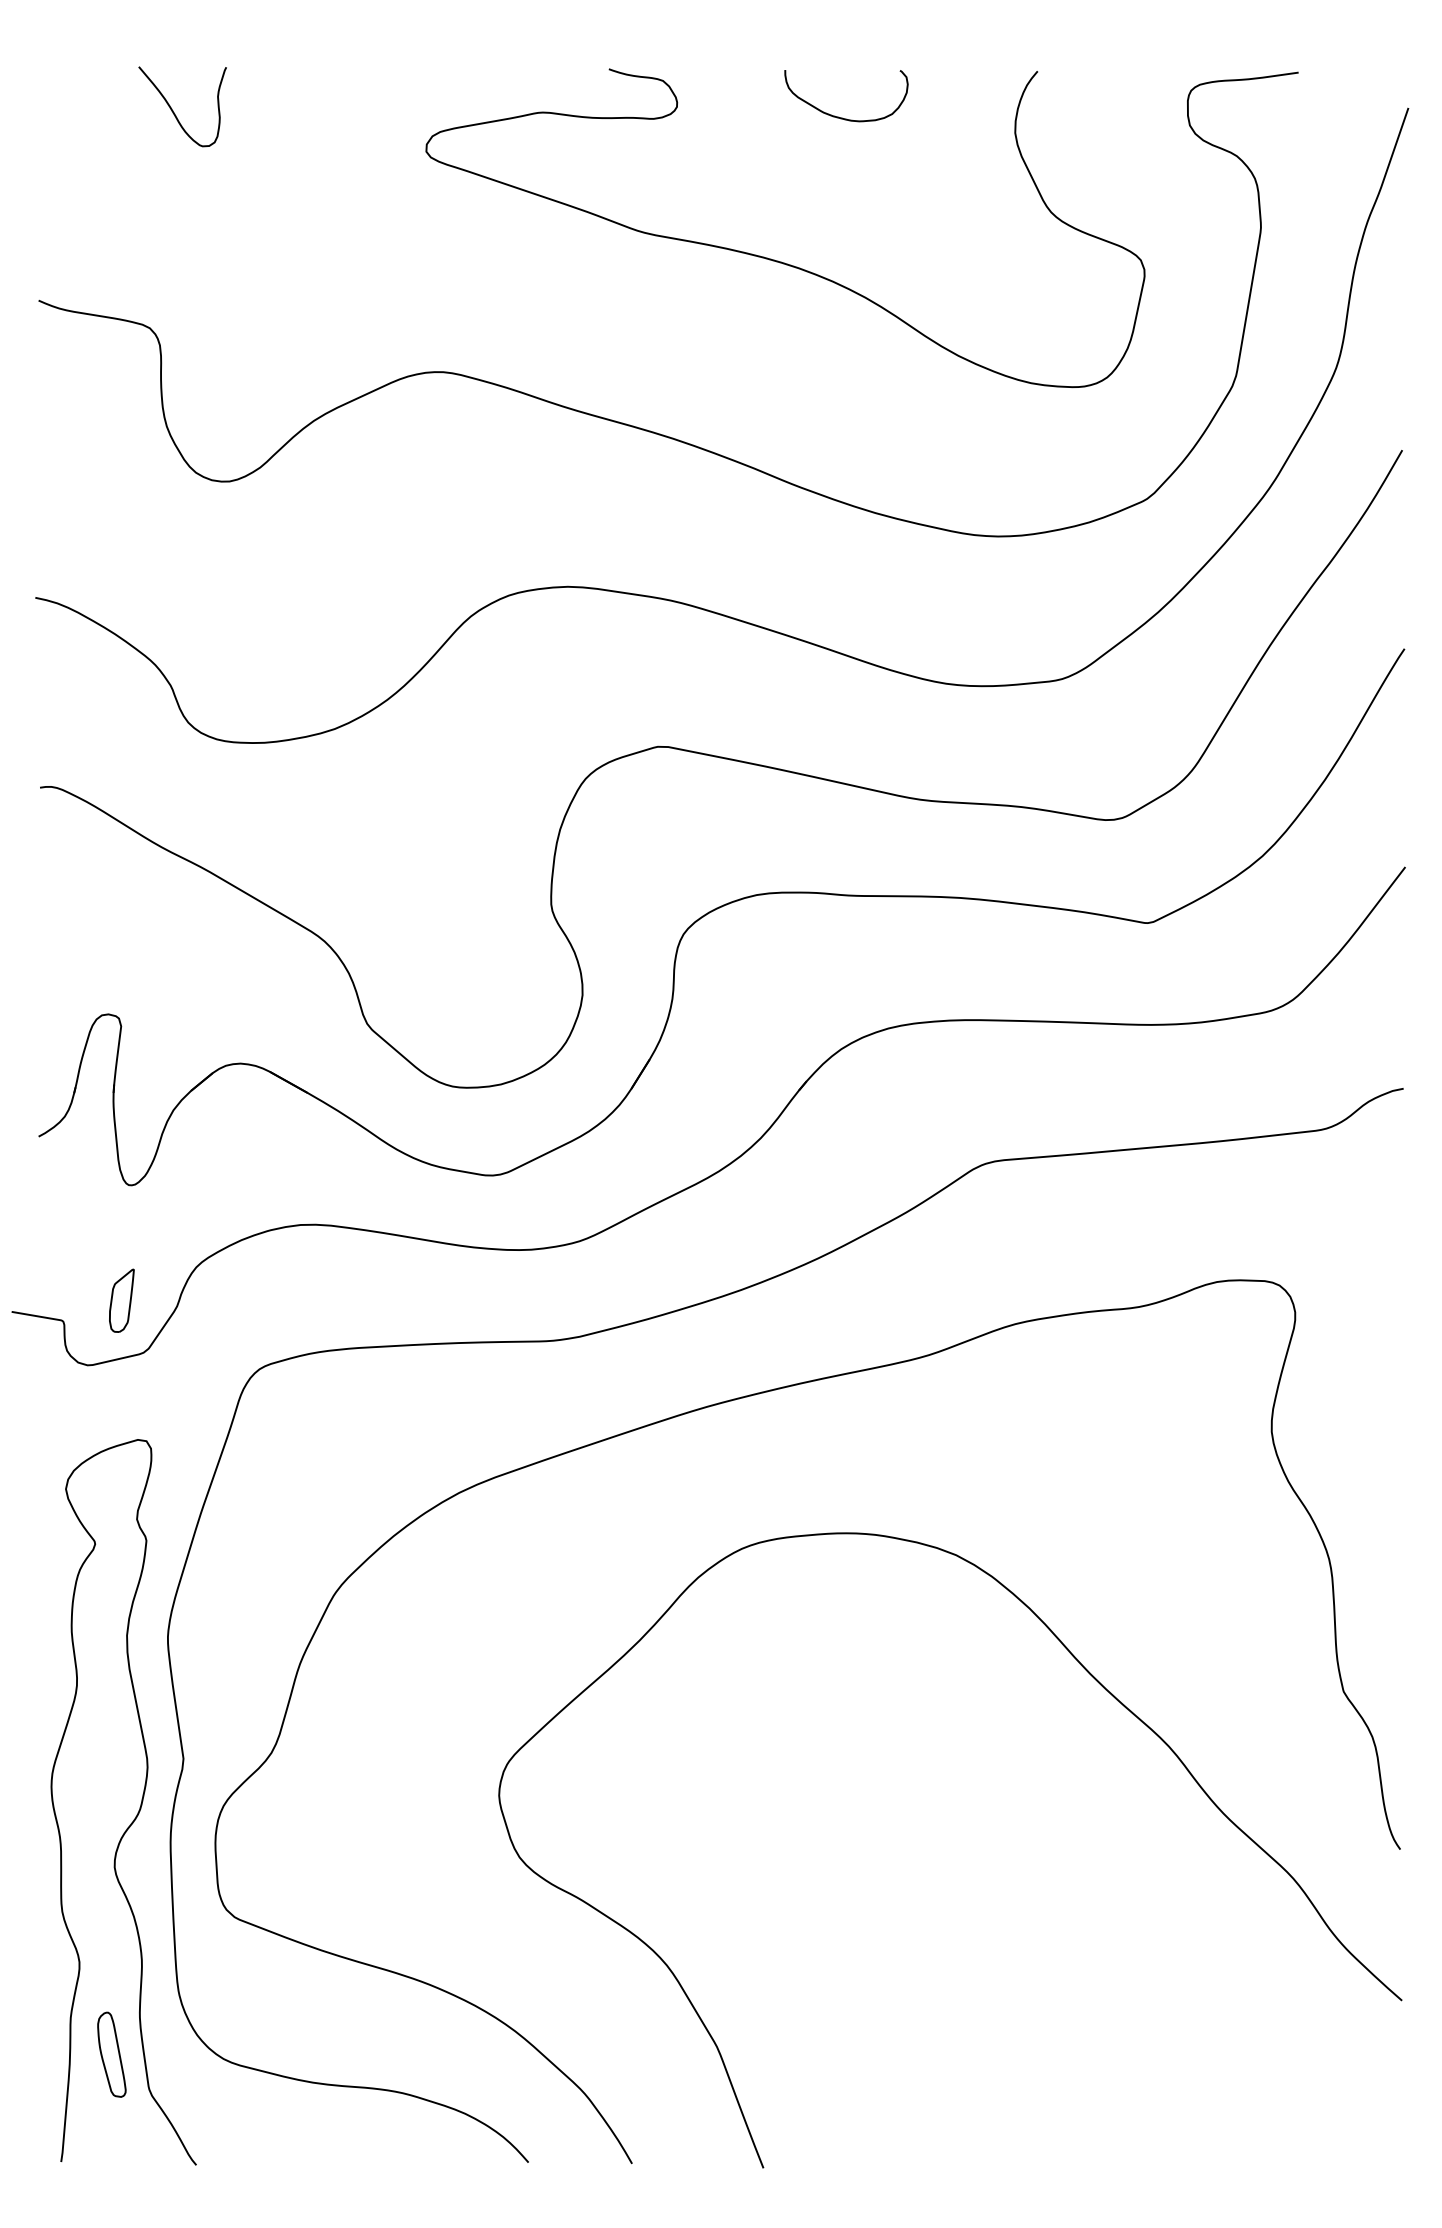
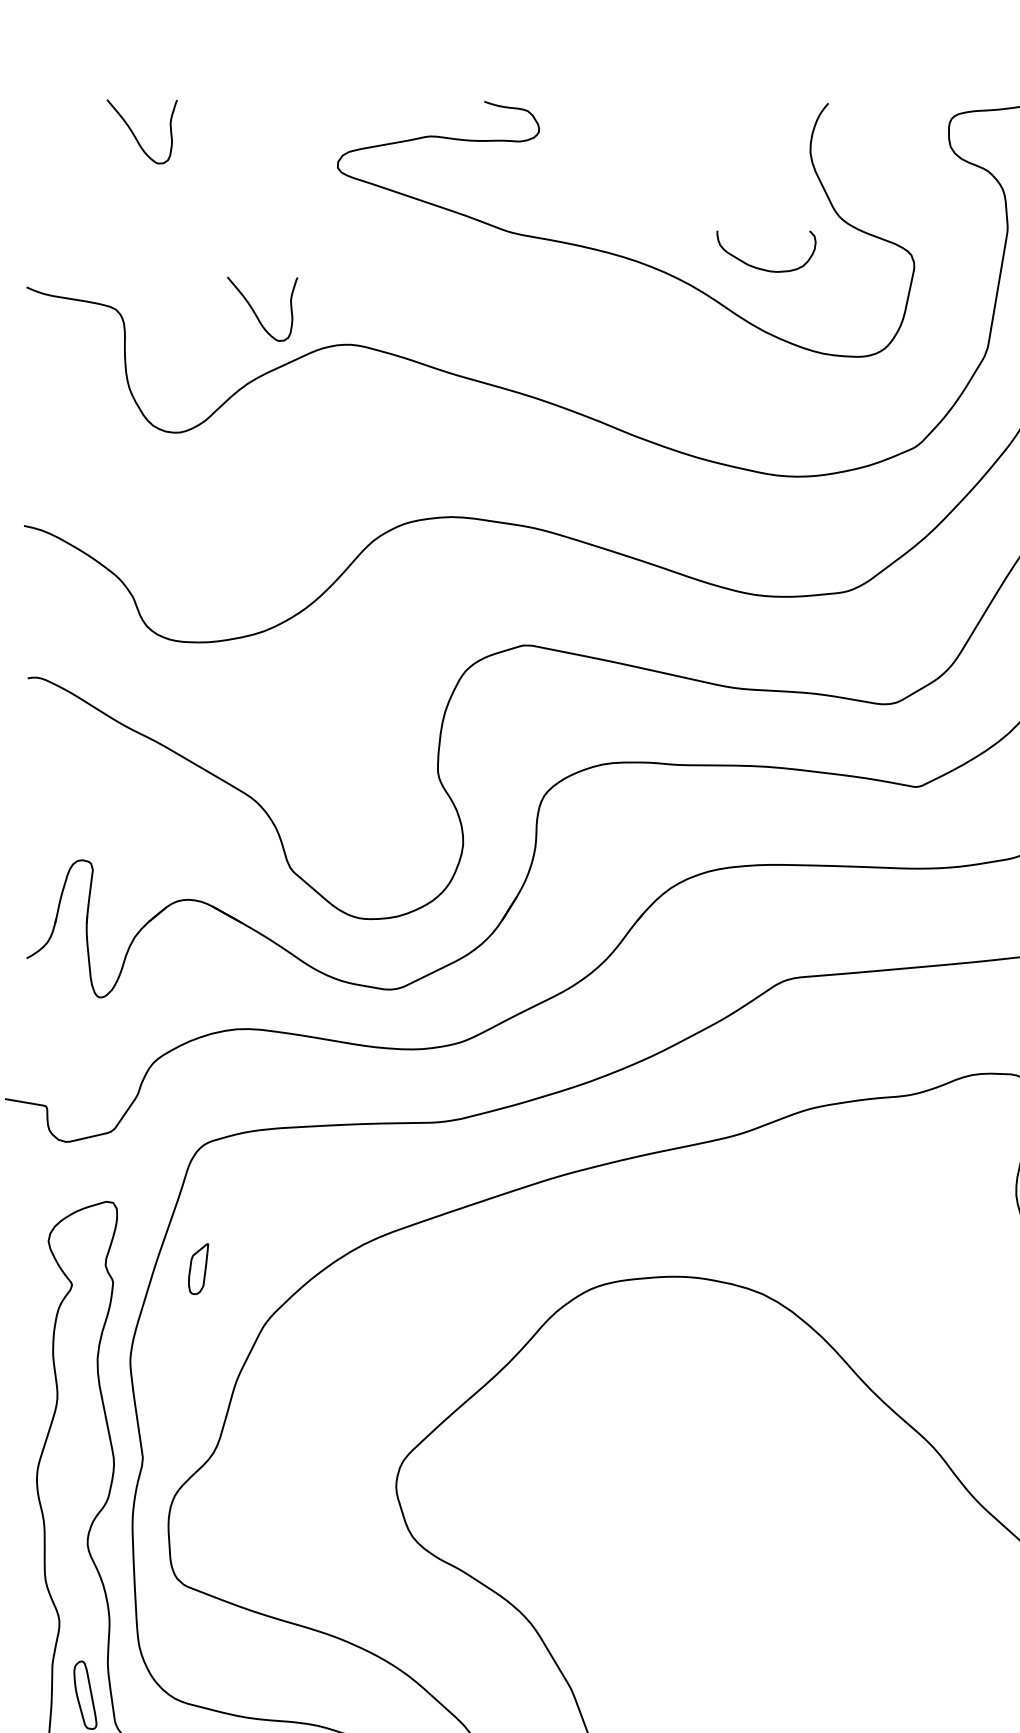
curve: (842, 117) -> (763, 268), moved
curve: (323, 331) -> (255, 312), added
part: (121, 1300) -> (198, 1268), moved

